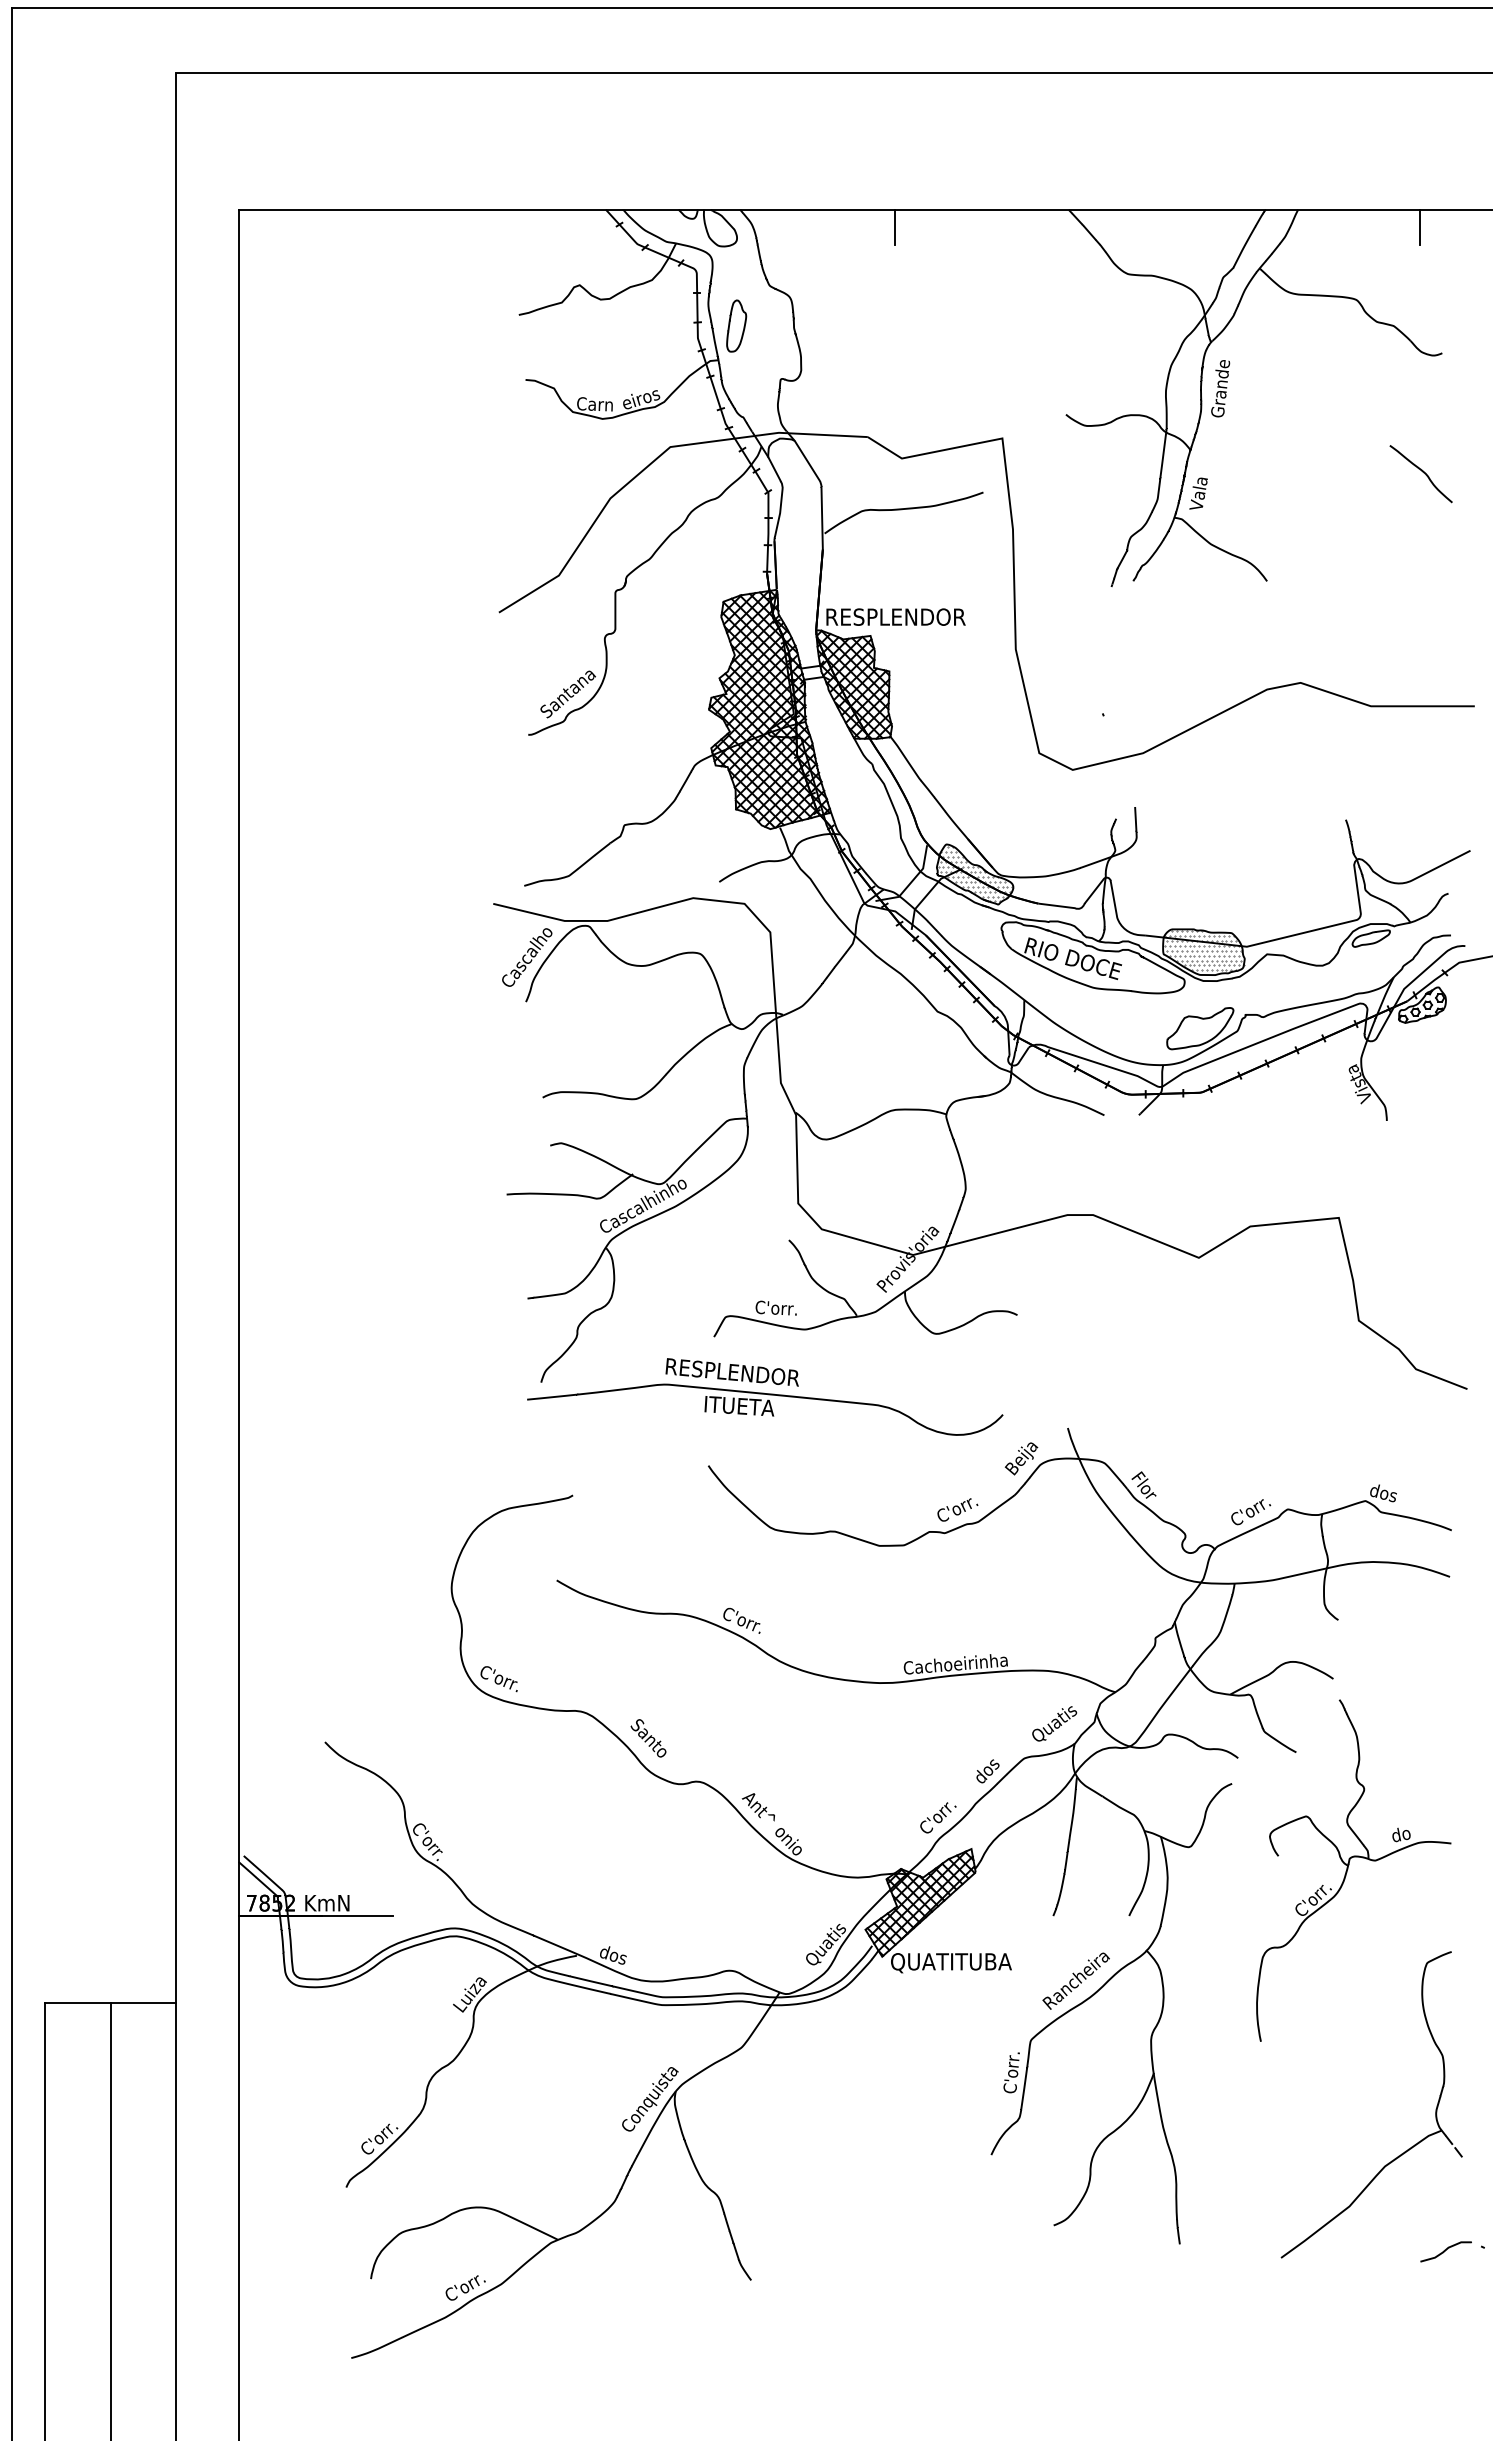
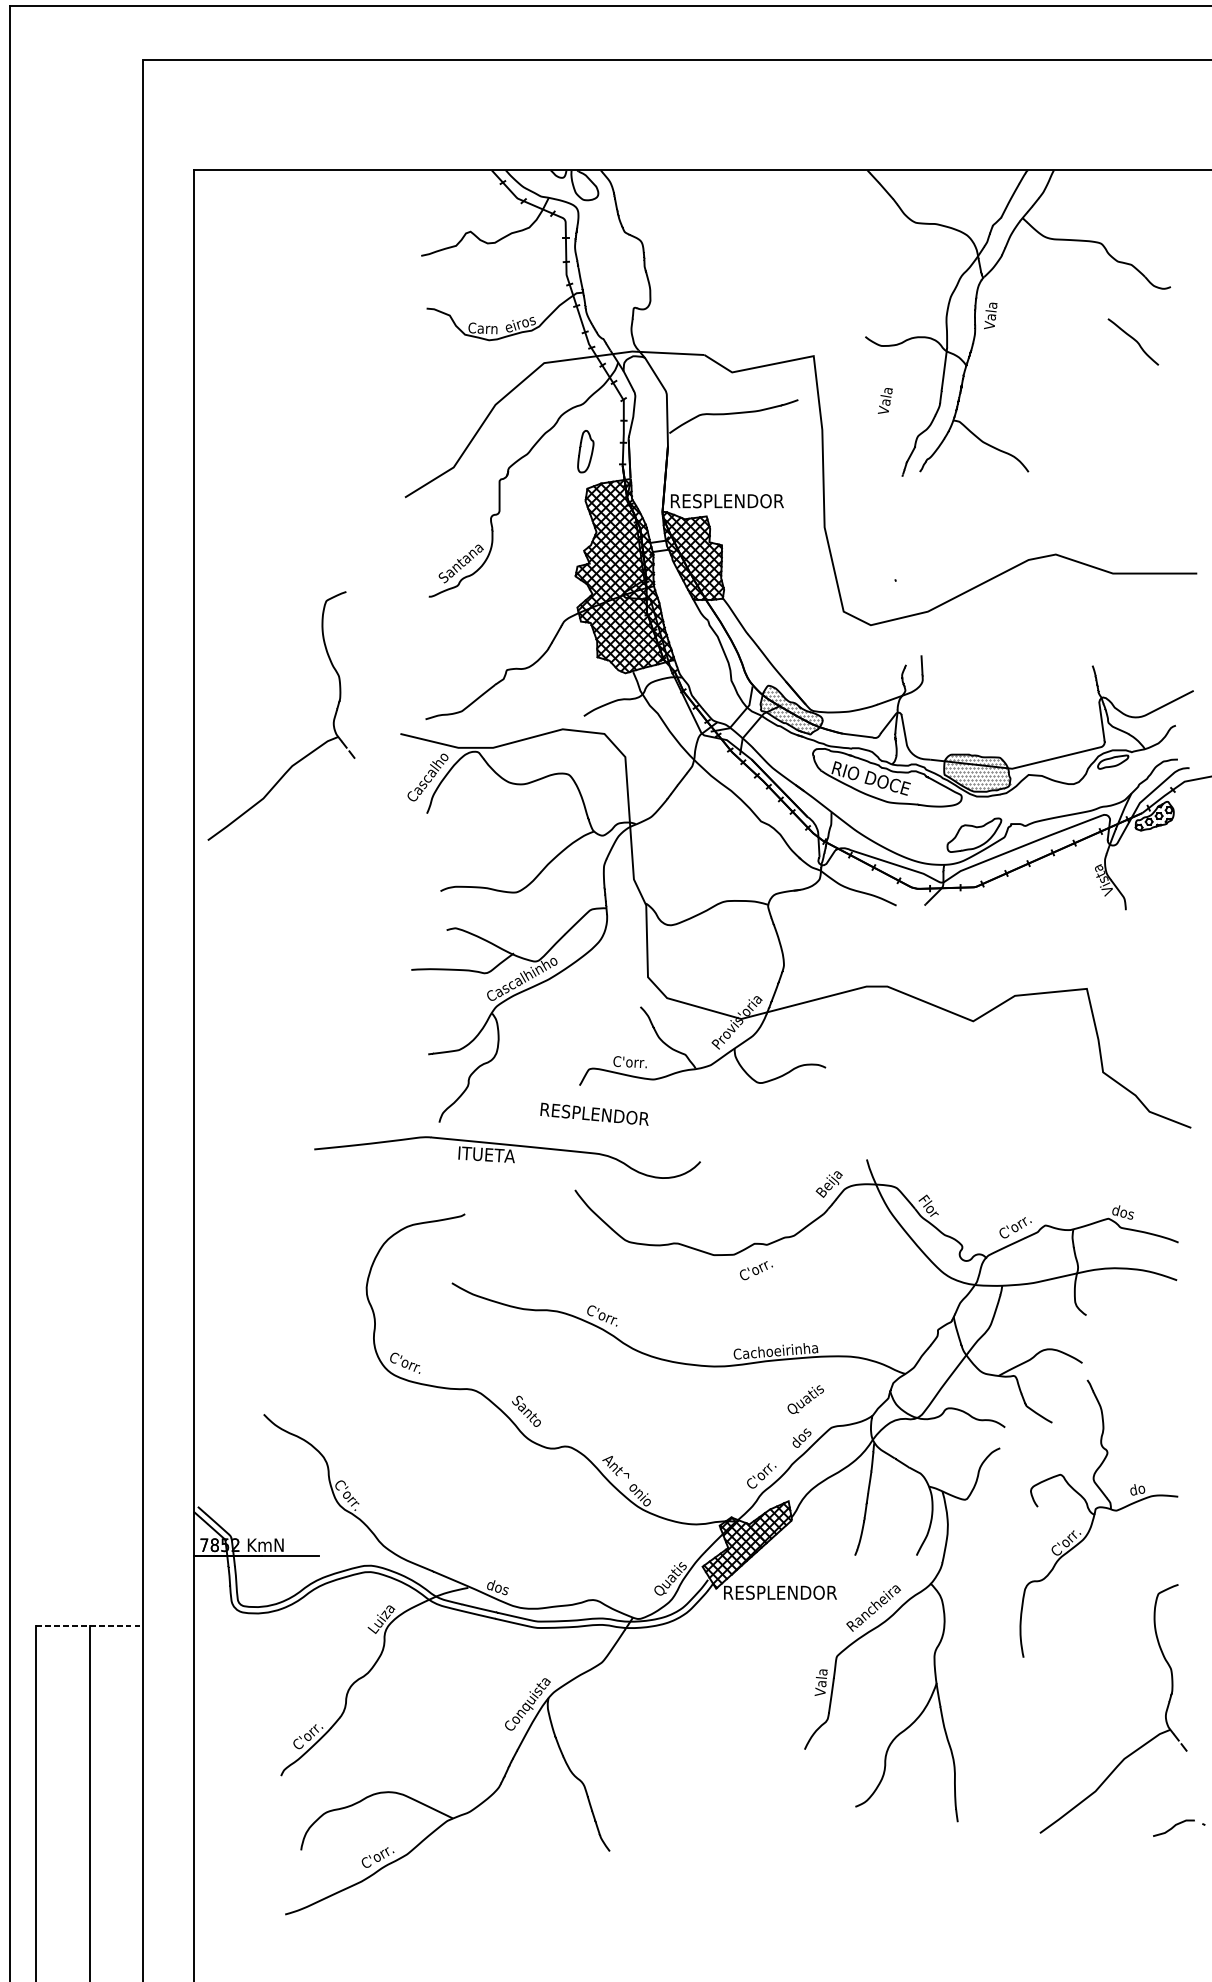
line: (895, 227) -> (726, 184), removed
line: (1420, 227) -> (1153, 184), removed
part: (736, 325) -> (585, 451), moved
text: (1220, 388) -> (990, 315), Grande -> Vala
curve: (1422, 472) -> (1134, 340), moved
text: (1198, 493) -> (885, 400), moved
part: (380, 927) -> (308, 753), added
part: (765, 1409) -> (507, 1157), moved
text: (957, 1509) -> (756, 1270), moved
text: (1054, 1723) -> (805, 1399), moved
text: (960, 1963) -> (779, 1594), QUATITUBA -> RESPLENDOR
line: (110, 2002) -> (89, 1625), solid -> dashed
text: (1011, 2072) -> (821, 1682), C'orr. -> Vala

